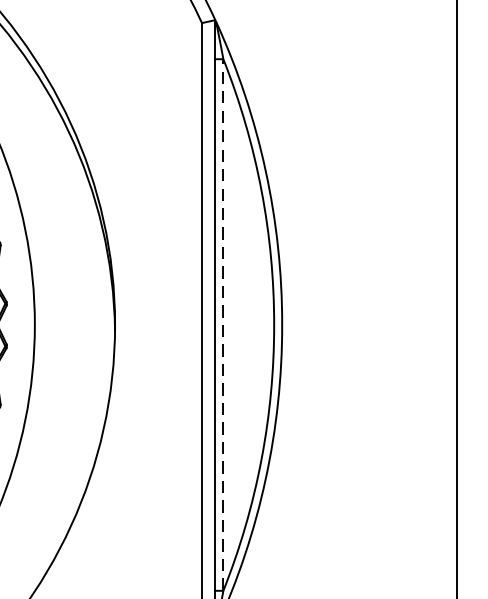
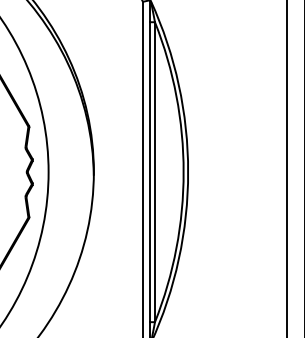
line: (222, 325) -> (154, 172), dashed -> solid

